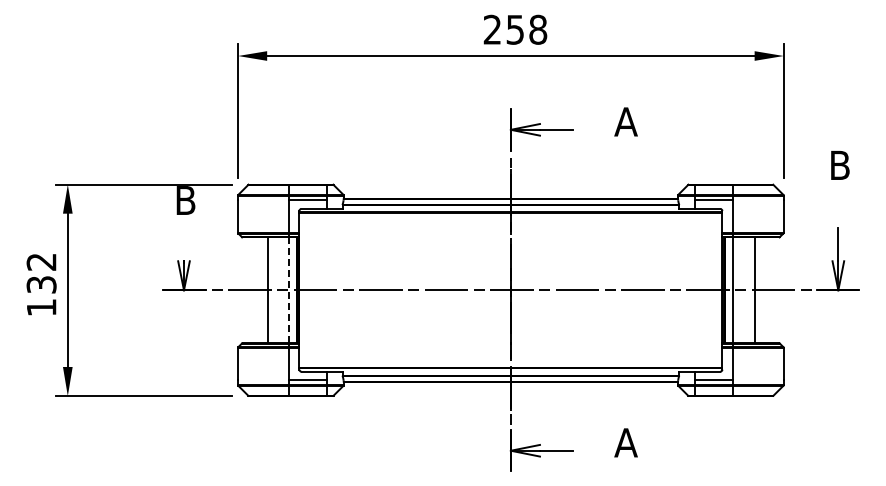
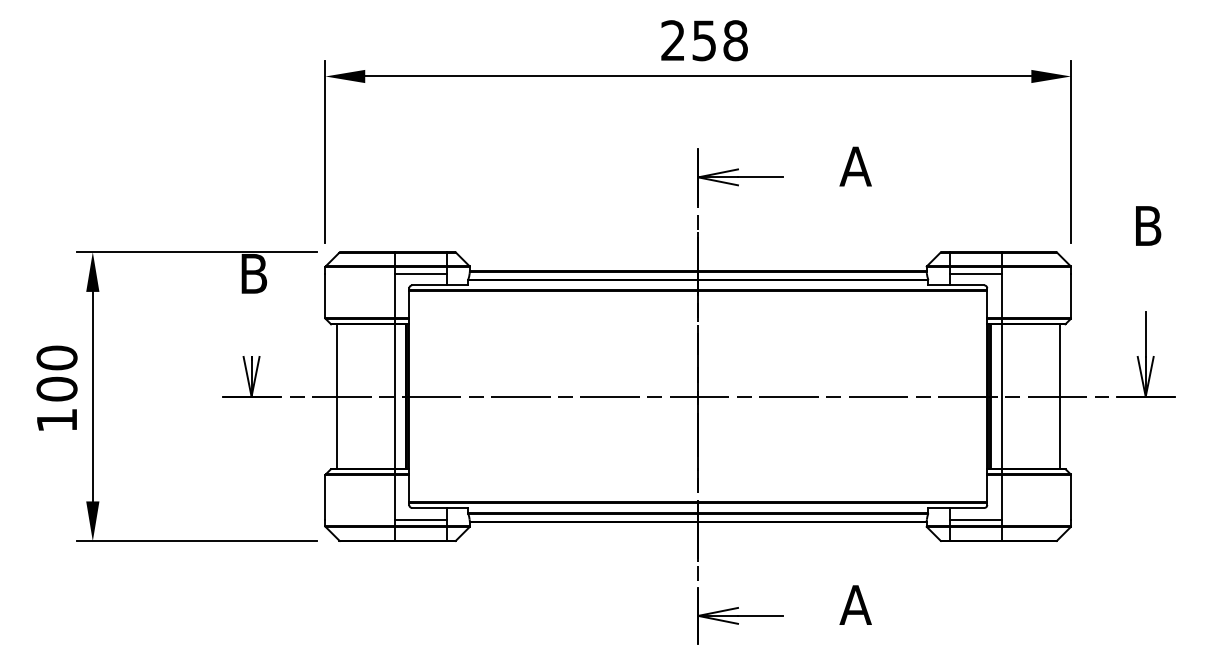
text: (41, 273) -> (56, 373), 132 -> 100
line: (267, 290) -> (336, 396), moved
line: (288, 290) -> (394, 396), dashed -> solid
line: (755, 290) -> (1059, 396), moved

